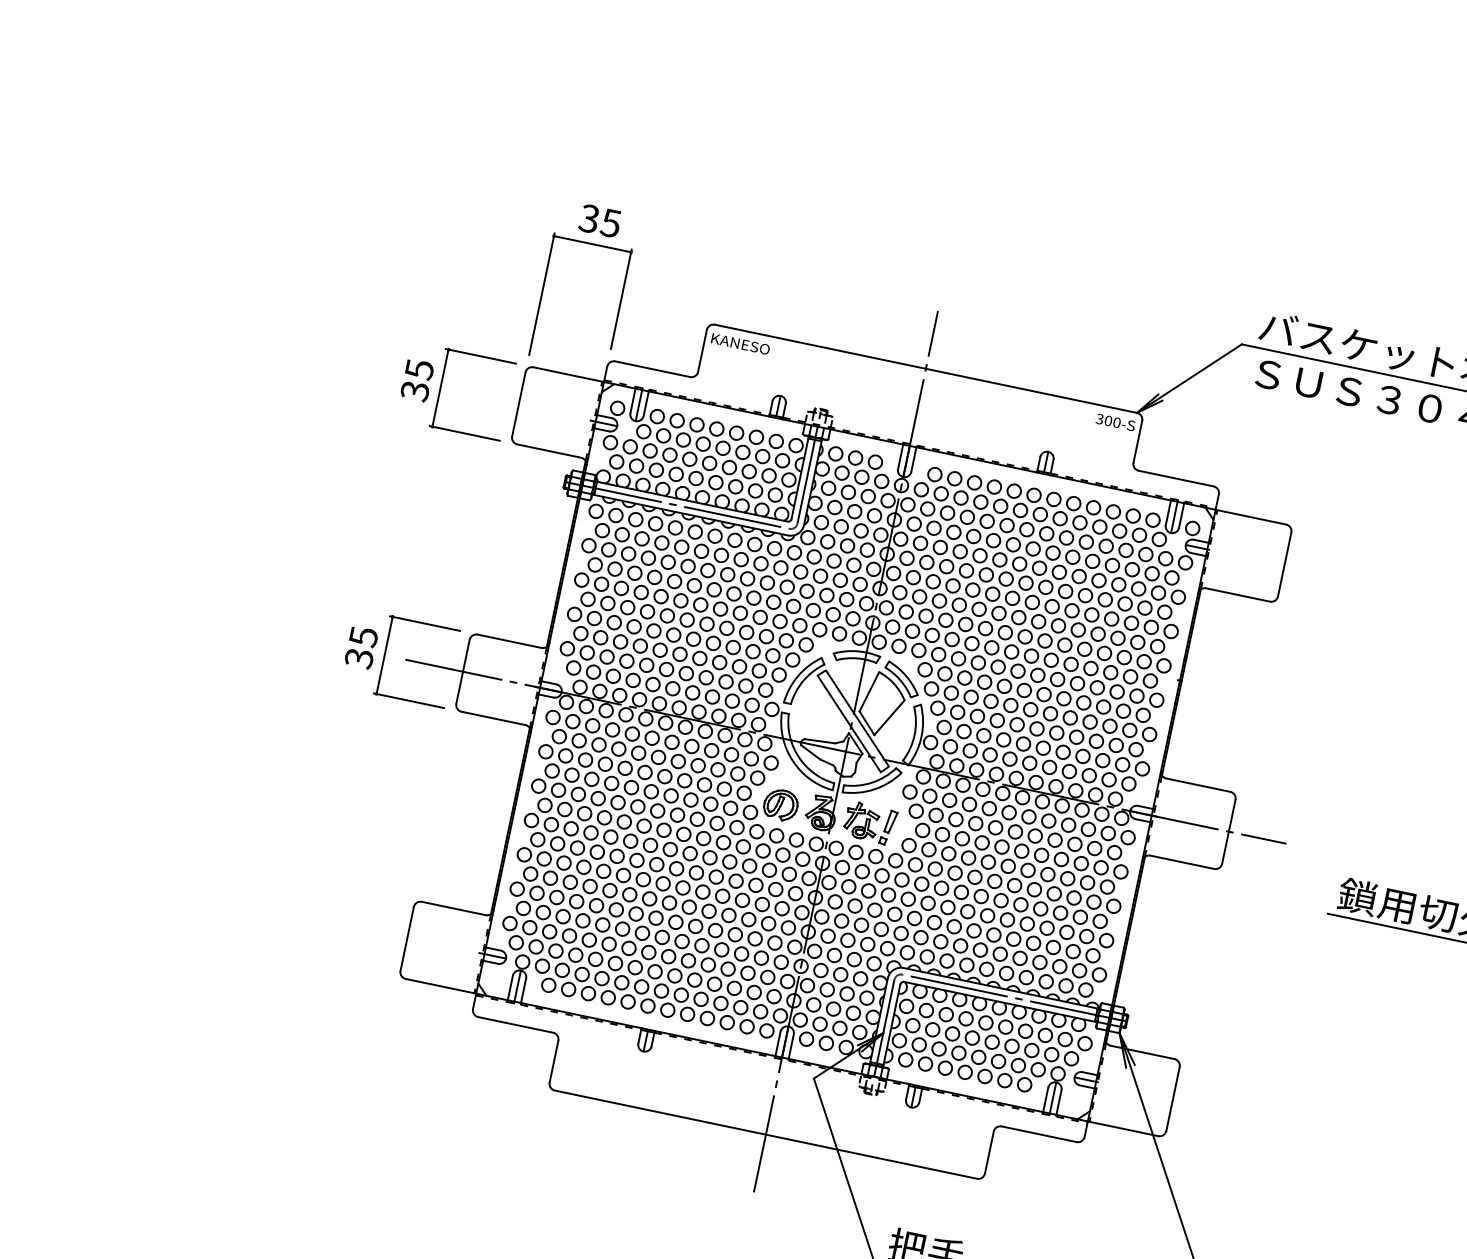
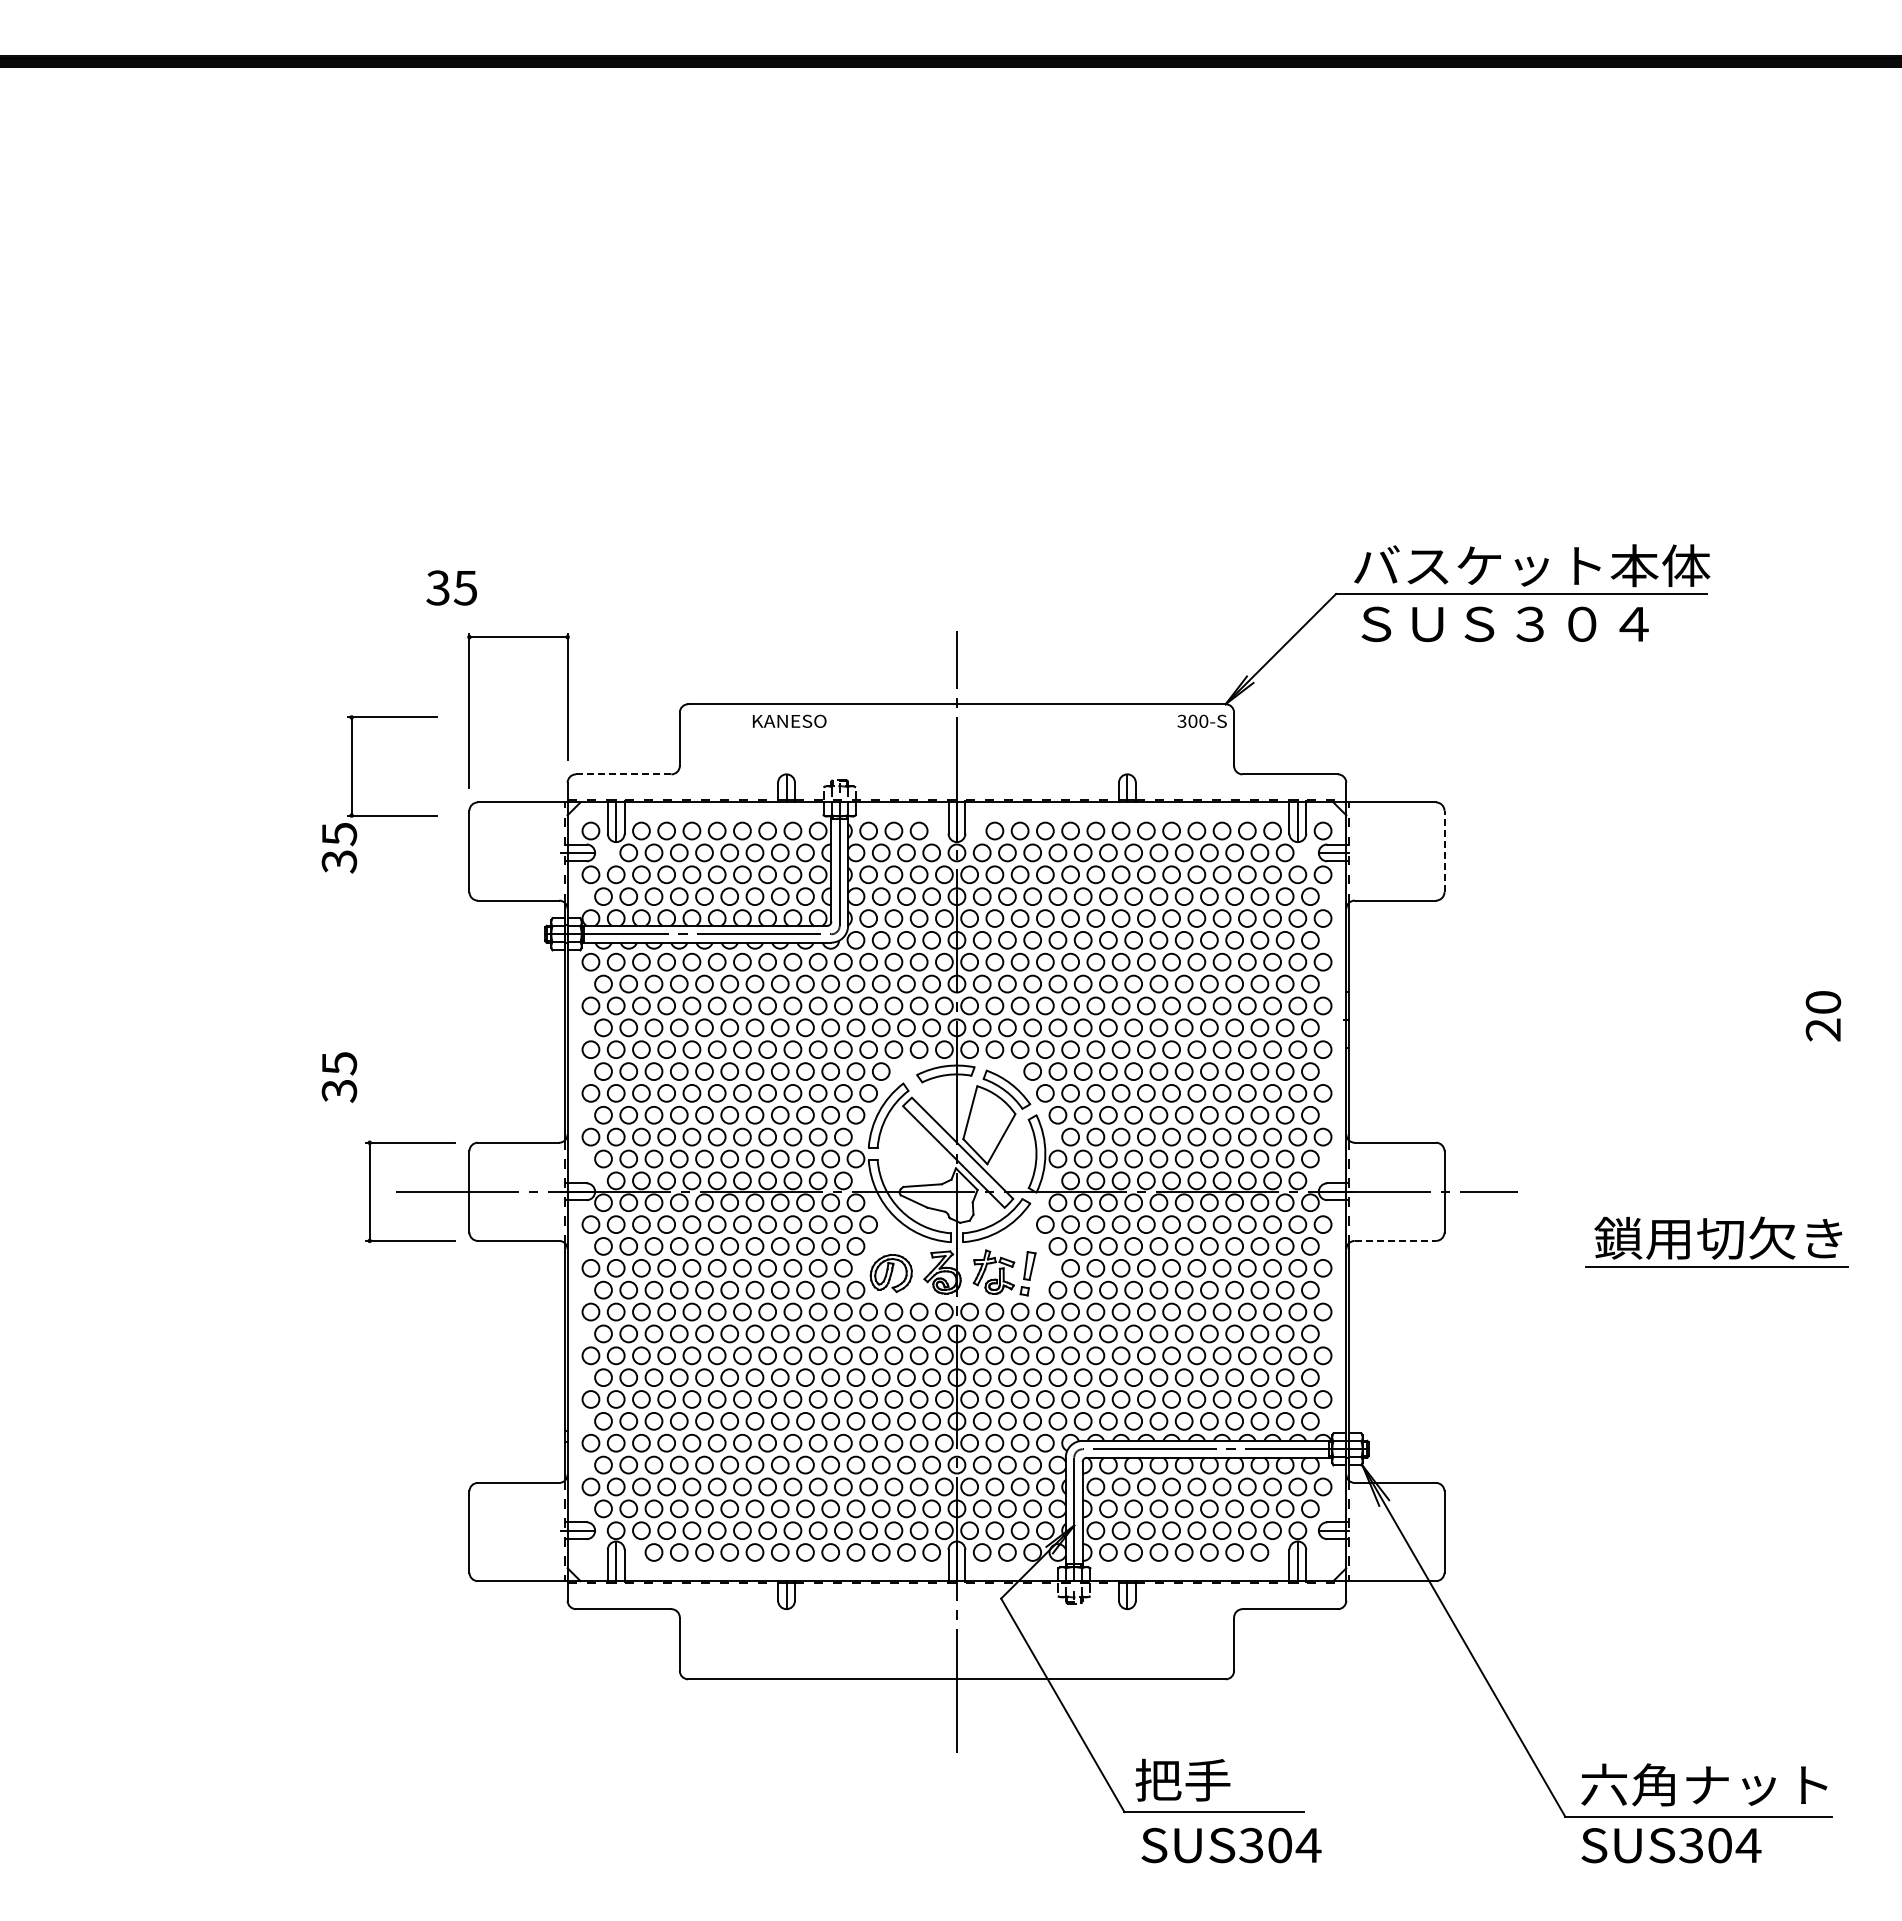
text: (599, 220) -> (451, 587), moved
text: (740, 343) -> (789, 720), moved
line: (652, 369) -> (623, 774), solid -> dashed
part: (441, 388) -> (352, 766), moved
line: (1284, 564) -> (1444, 851), solid -> dashed
text: (361, 647) -> (339, 1077), moved
line: (1182, 861) -> (1395, 1240), solid -> dashed

